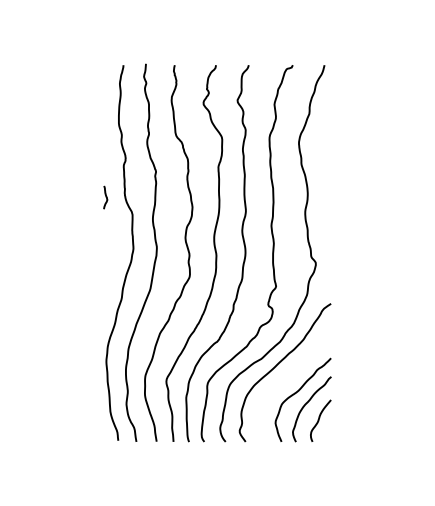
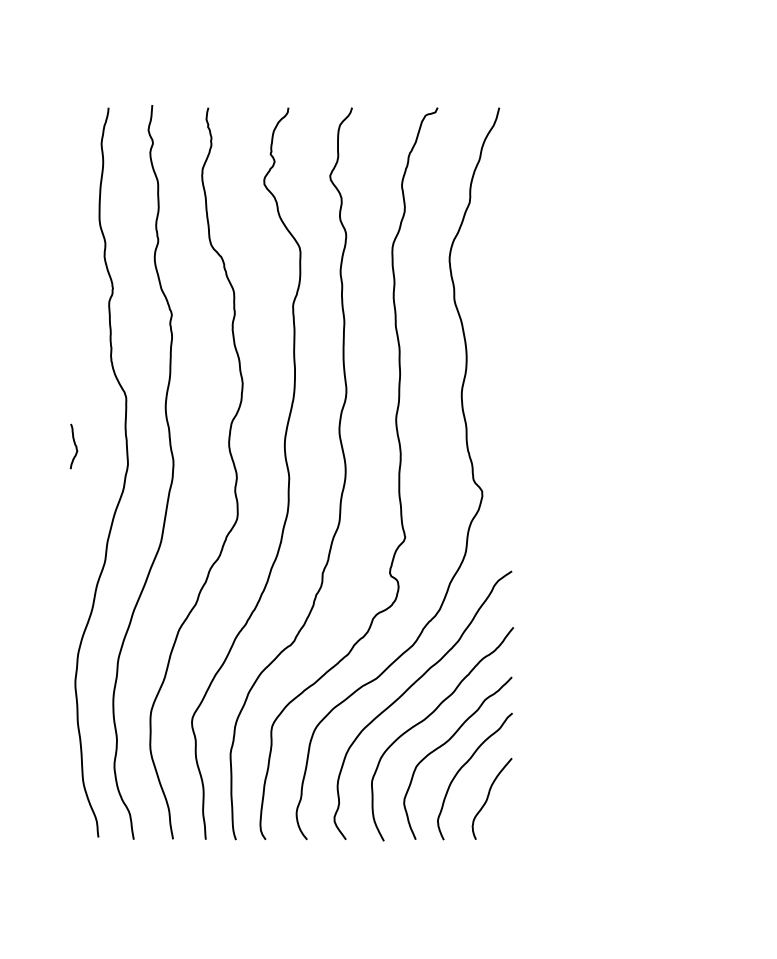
curve: (105, 197) -> (73, 446), moved
curve: (288, 379) -> (429, 718), added

